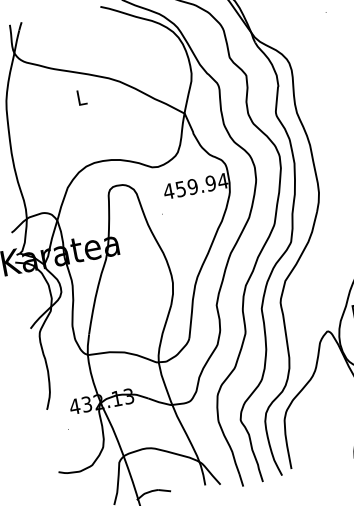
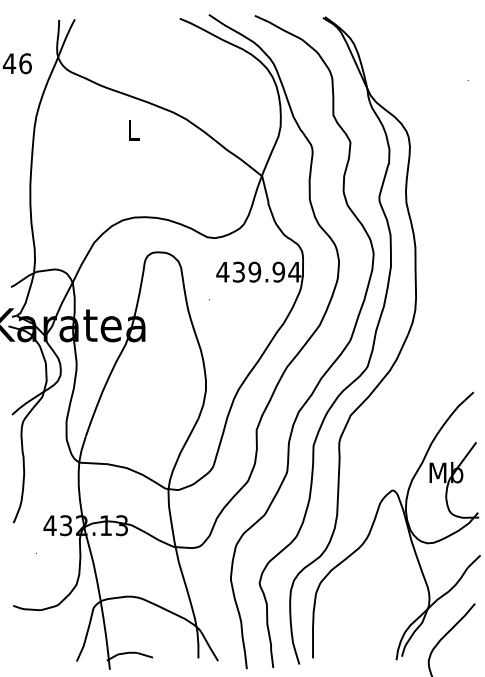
text: (180, 188) -> (238, 271), 459.94 -> 439.94

